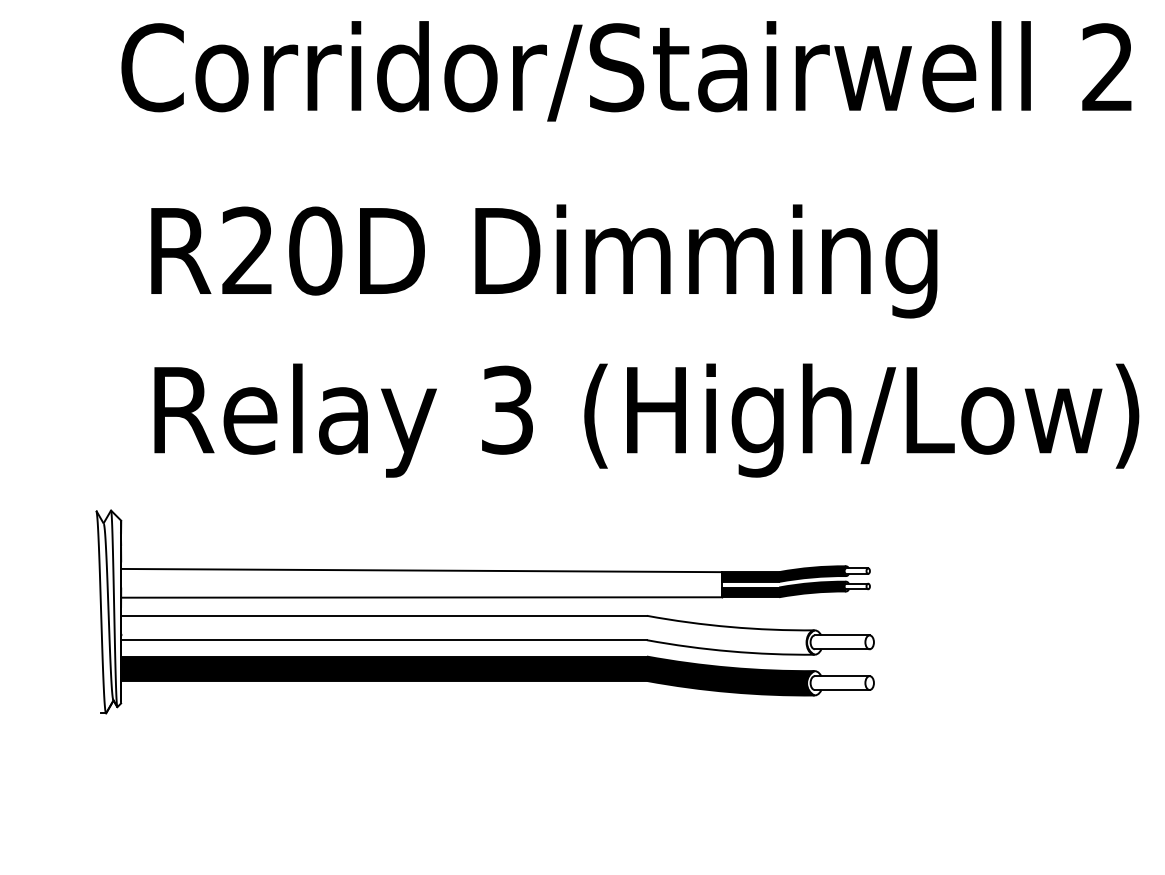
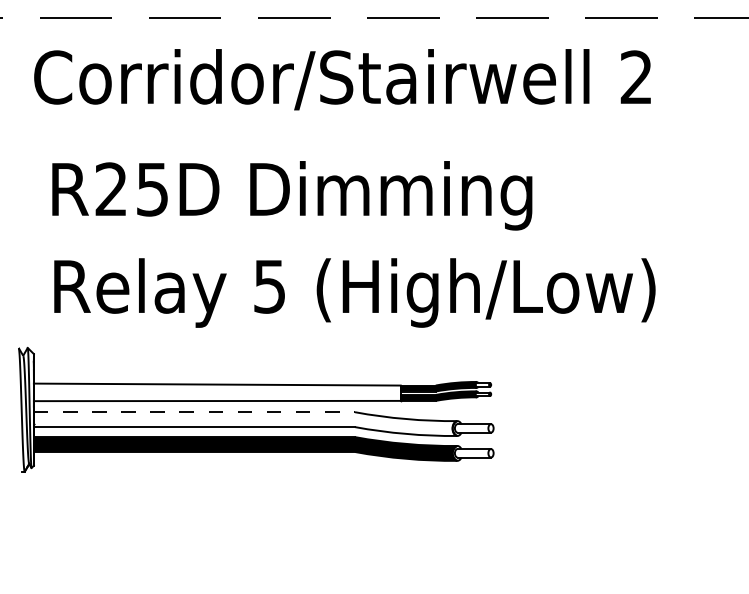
text: (315, 251) -> (152, 189), R20D -> R25D
text: (506, 409) -> (269, 286), 3 -> 5
line: (384, 616) -> (194, 412), solid -> dashed

